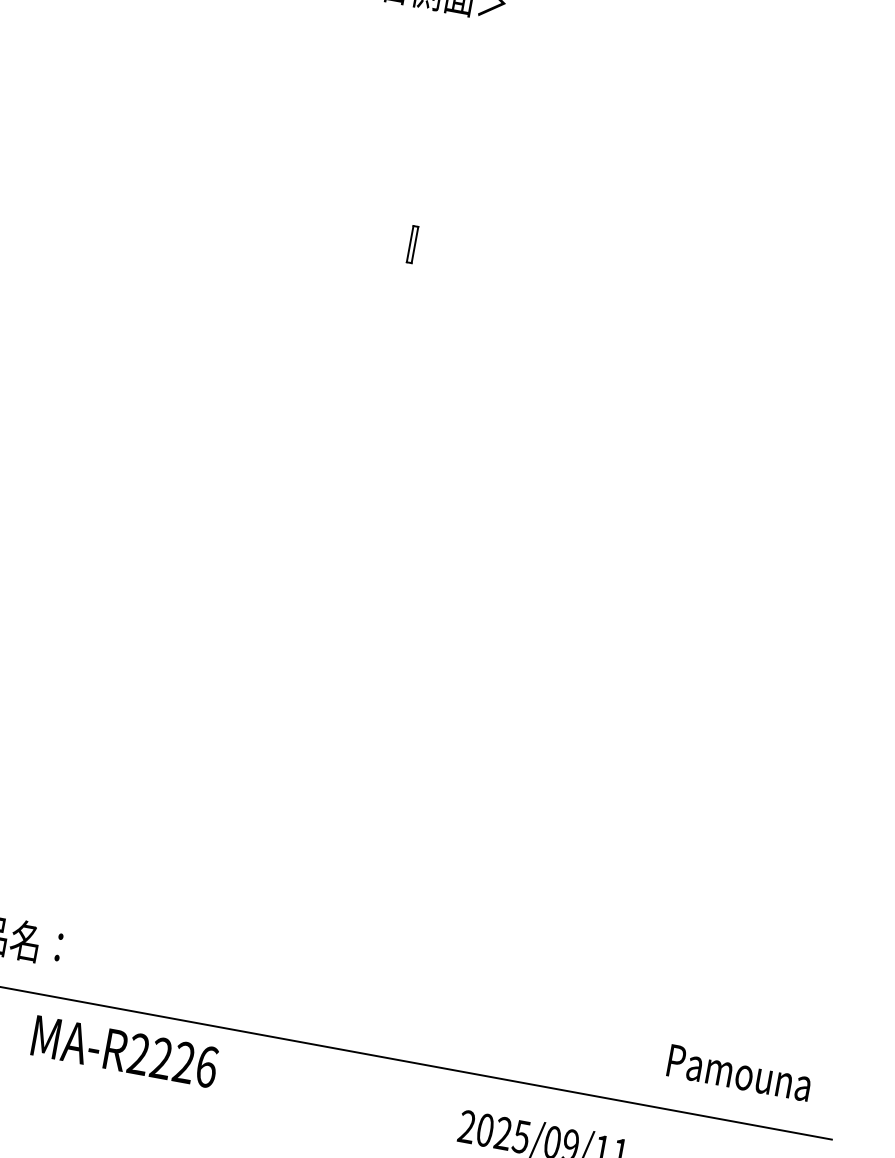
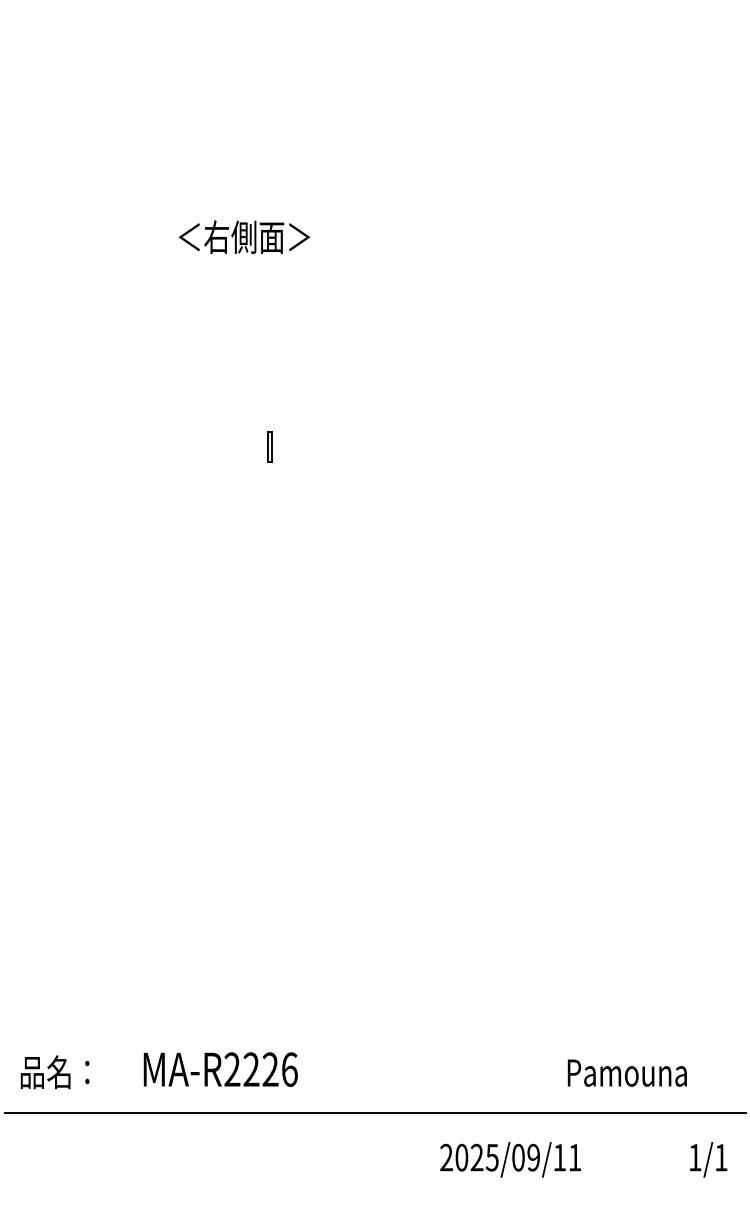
text: (124, 1051) -> (220, 1069), moved
text: (738, 1072) -> (626, 1072), moved

